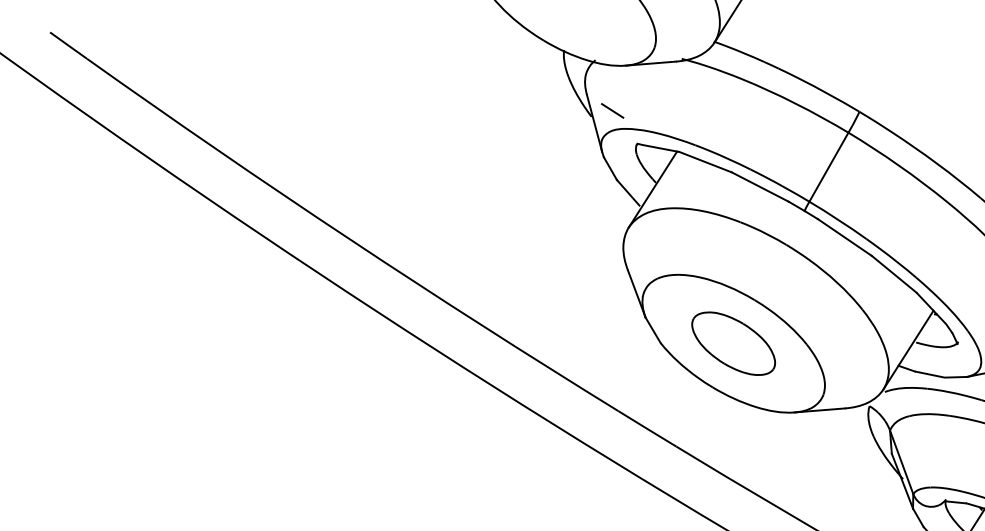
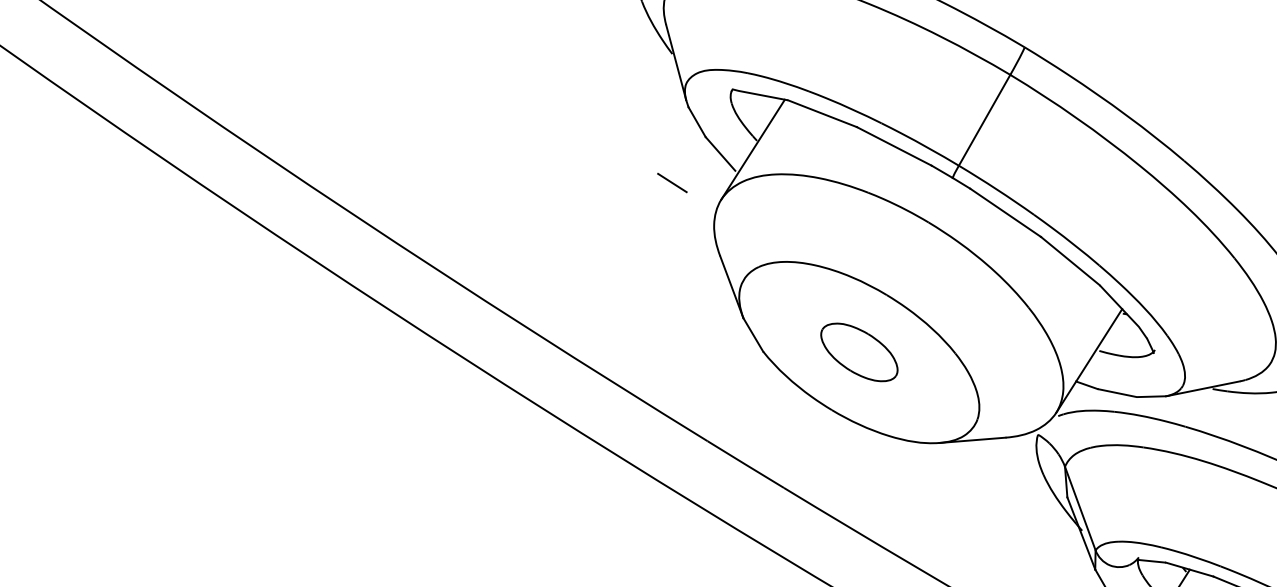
line: (612, 110) -> (672, 182), moved
part: (733, 343) -> (859, 352), size x0.7

